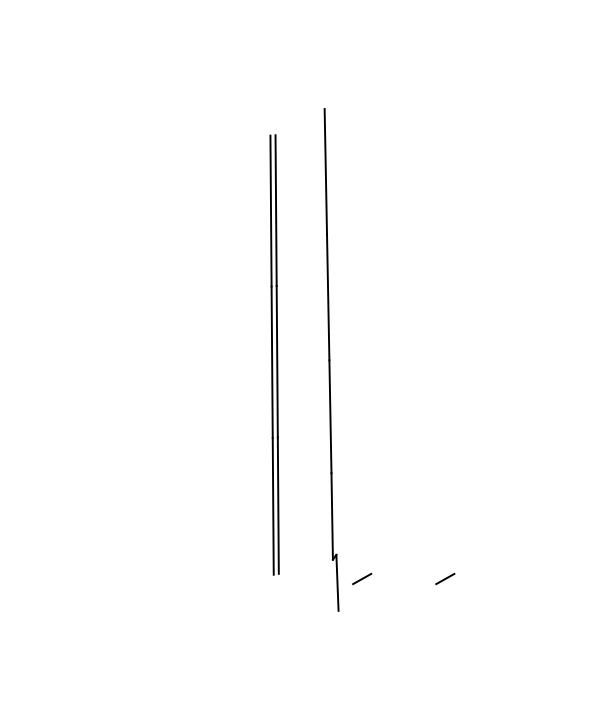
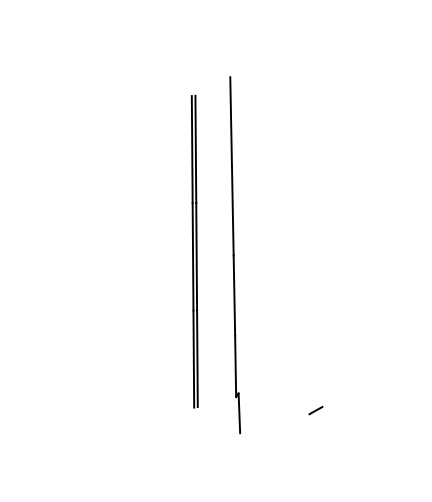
line: (361, 578) -> (256, 410), removed

